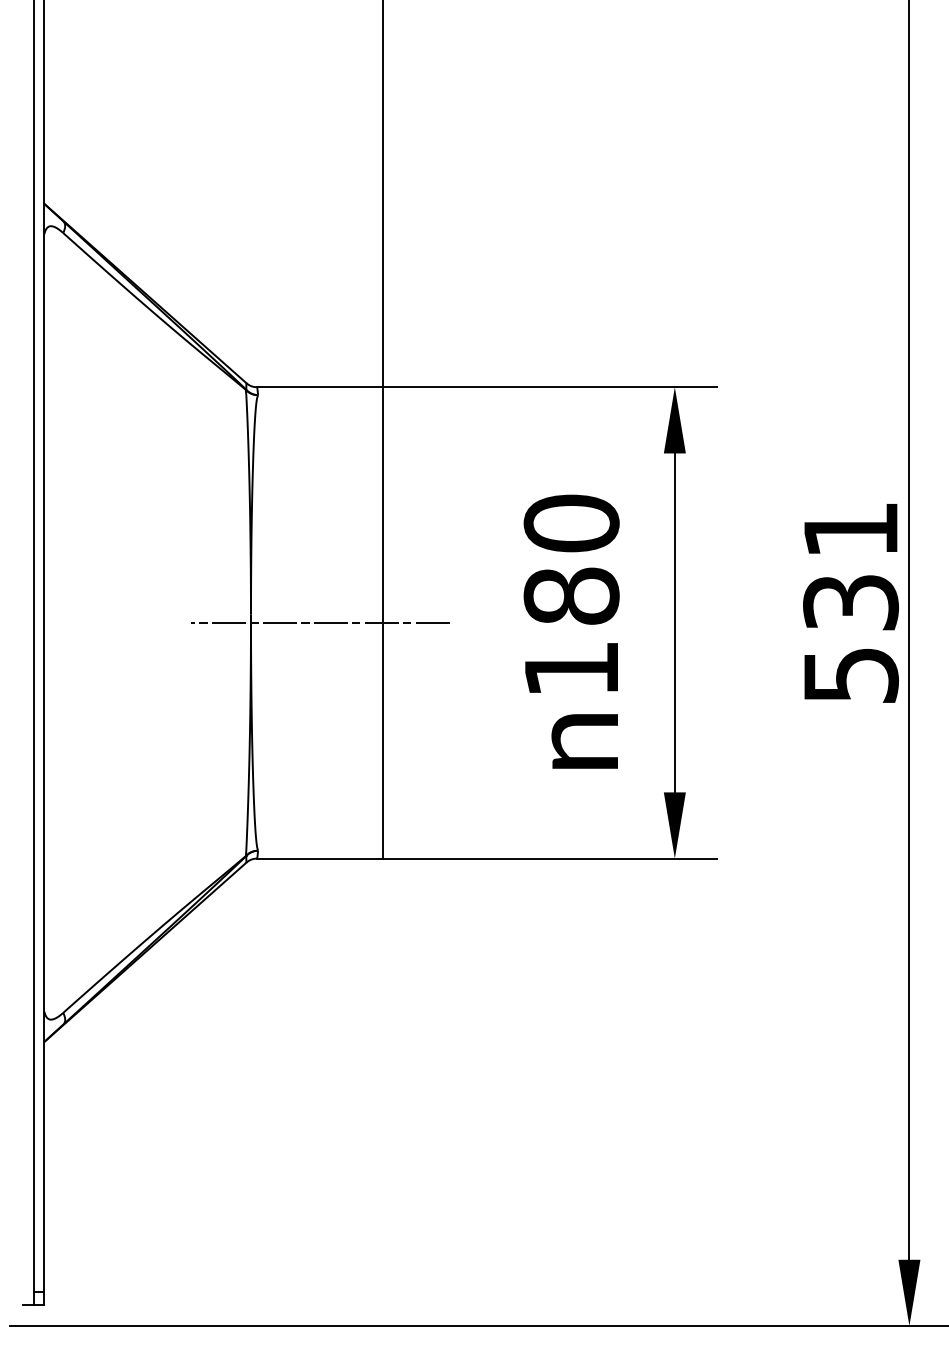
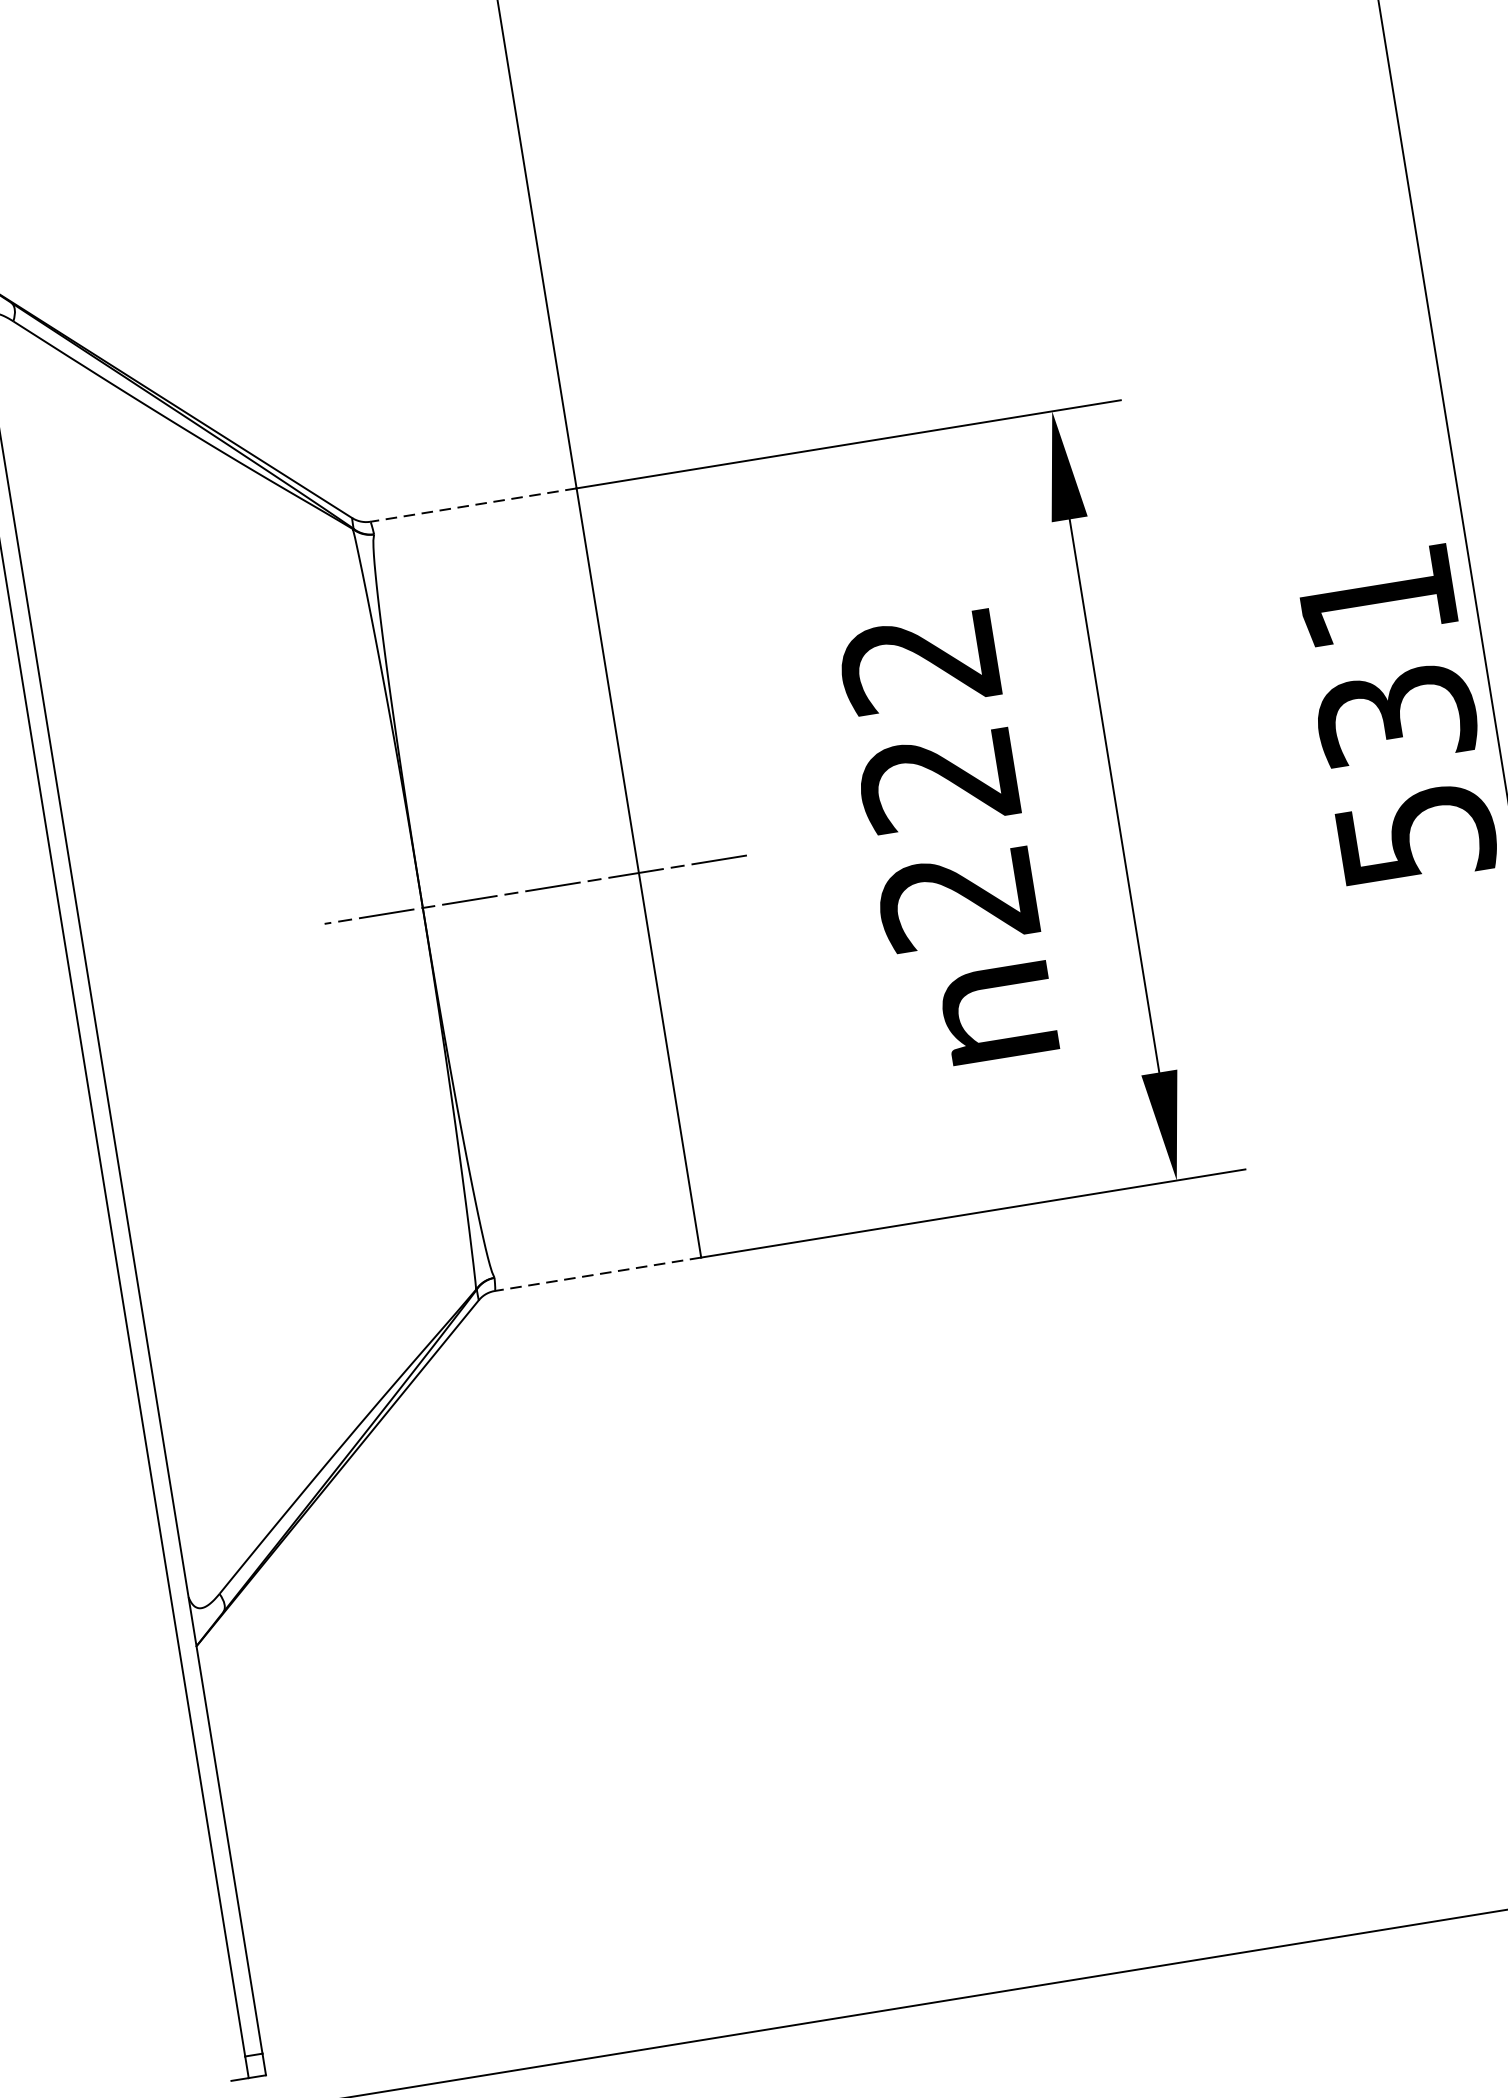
line: (319, 387) -> (472, 505), solid -> dashed
text: (571, 595) -> (938, 778), 180 -> 222
line: (319, 858) -> (596, 1274), solid -> dashed

